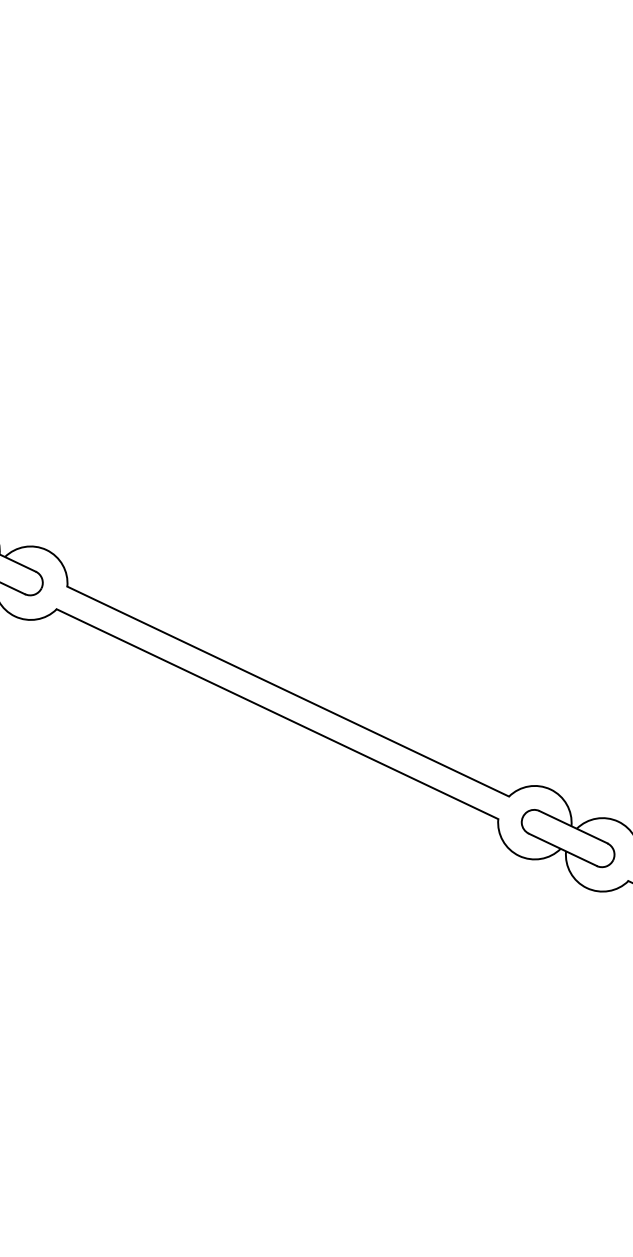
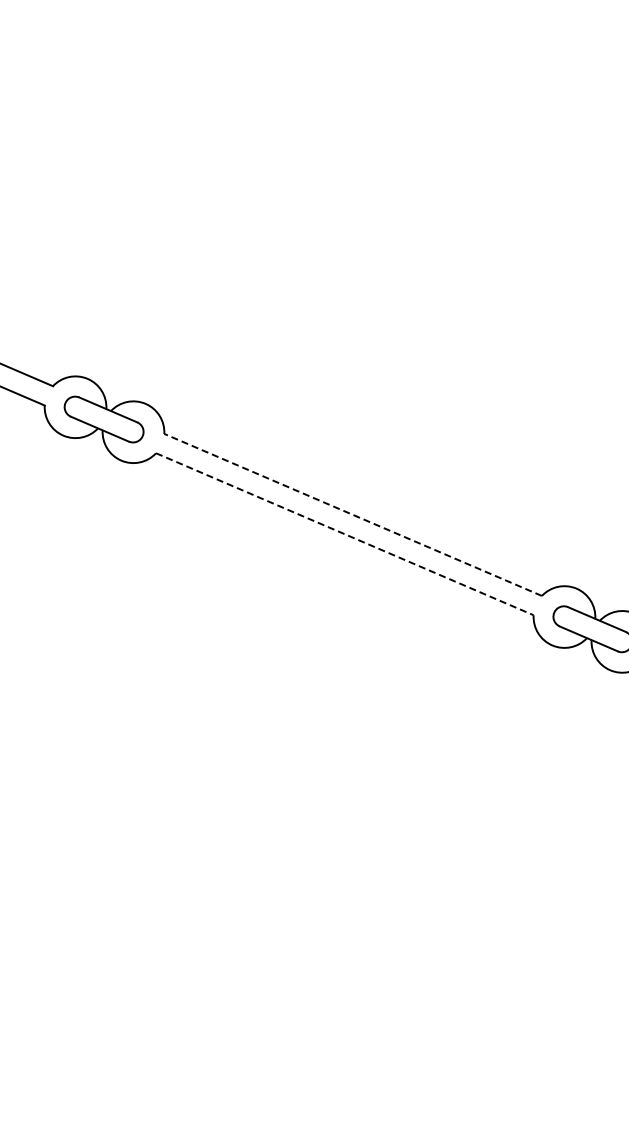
line: (287, 691) -> (352, 514), solid -> dashed
line: (278, 714) -> (345, 534), solid -> dashed

